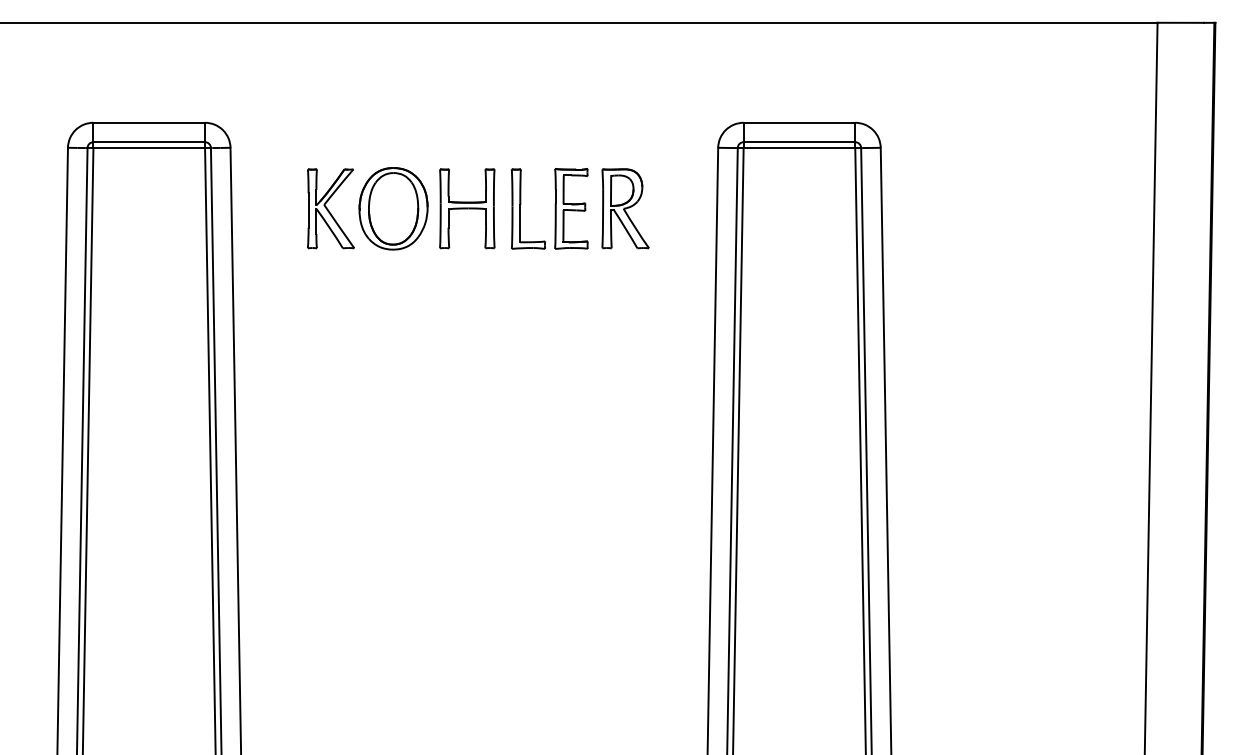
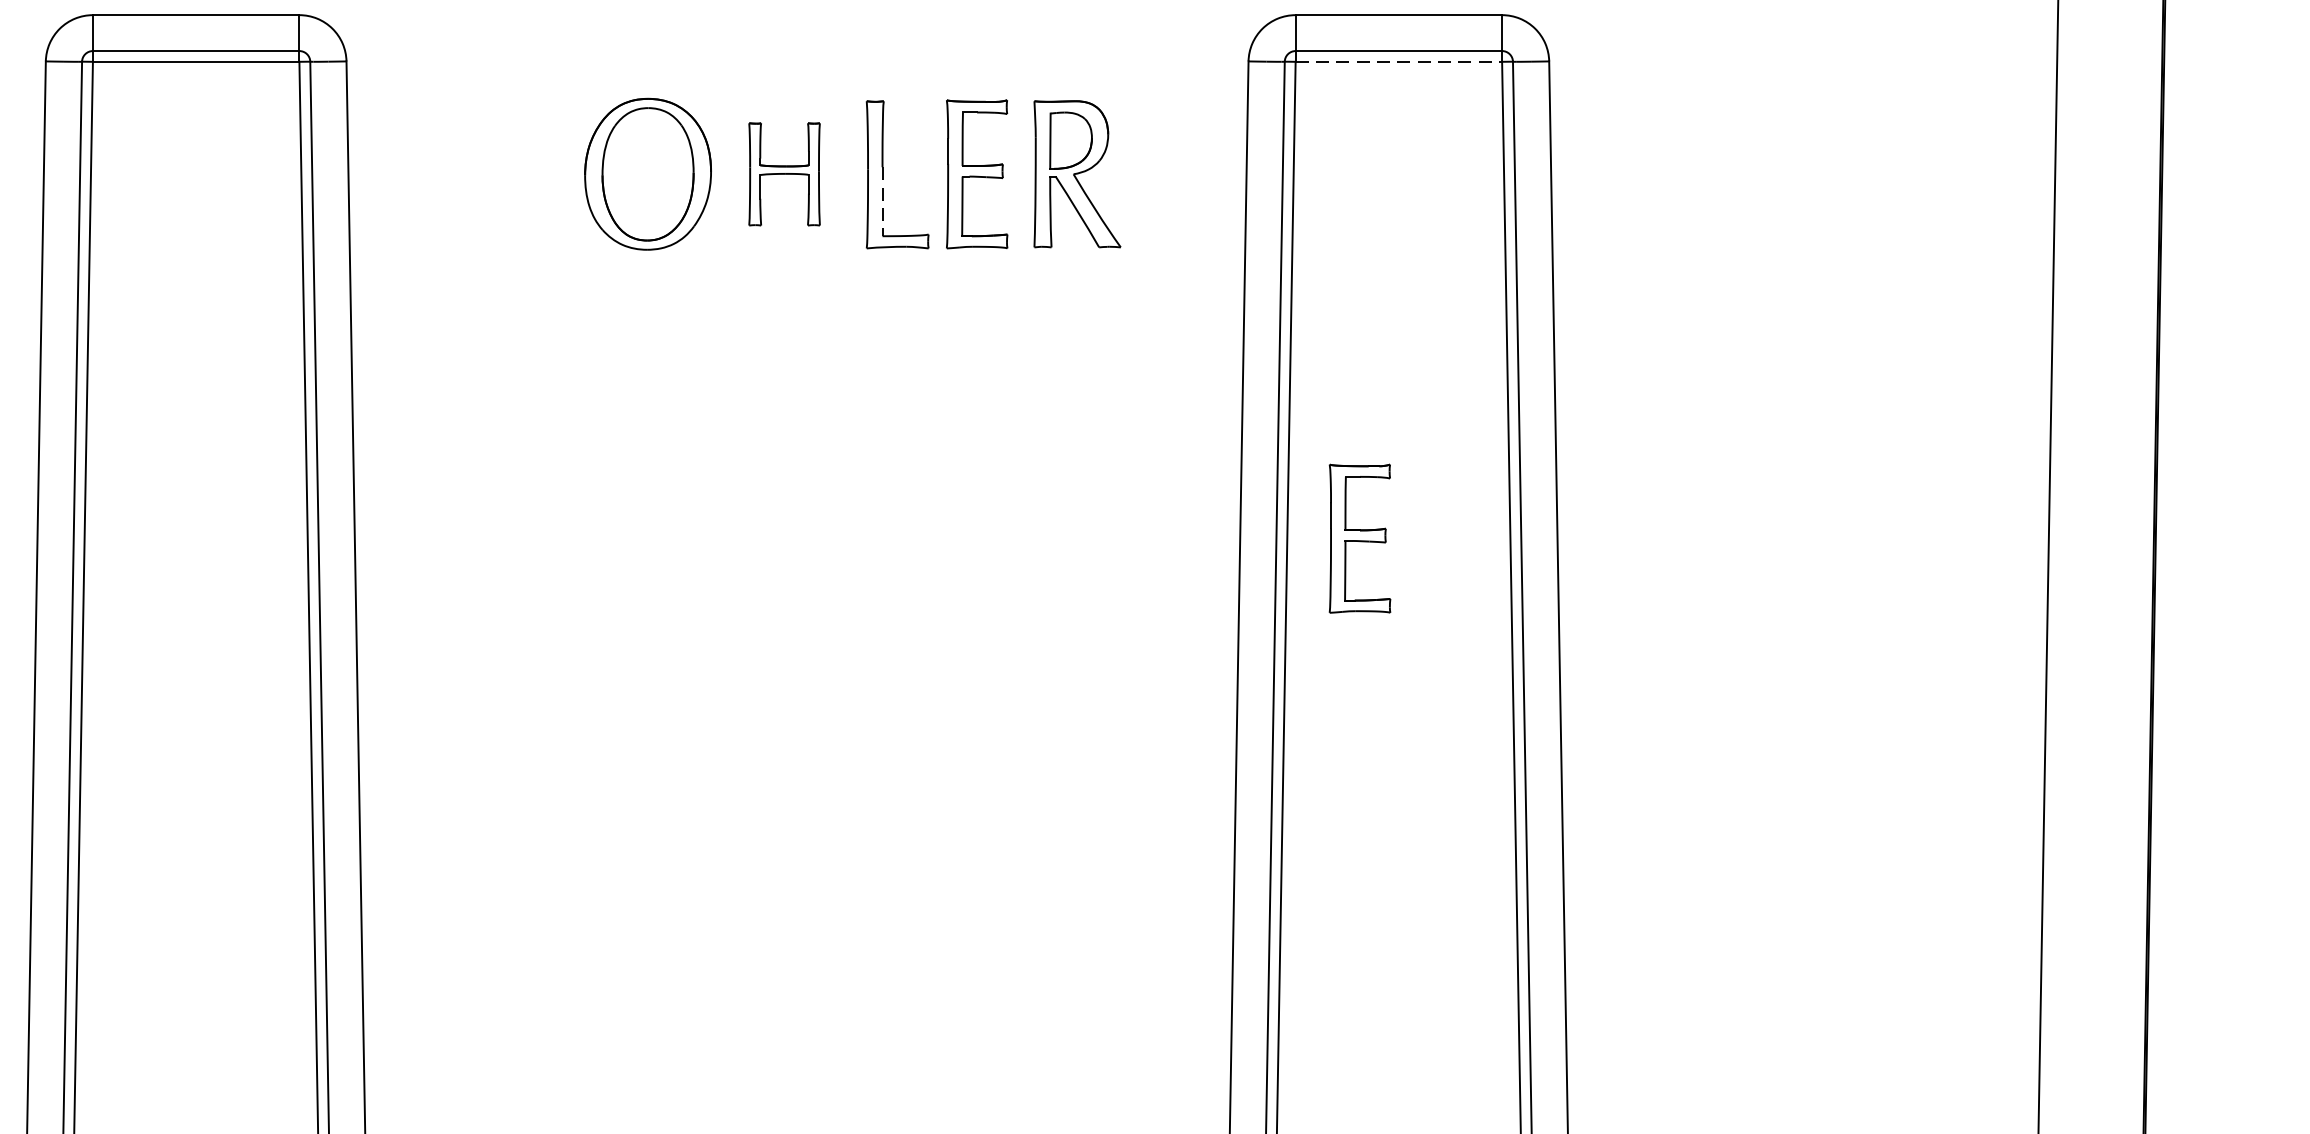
line: (799, 148) -> (1398, 62), solid -> dashed
part: (330, 208) -> (531, 173), removed
part: (467, 208) -> (784, 173), size x0.7
line: (520, 223) -> (882, 201), solid -> dashed
part: (778, 405) -> (1360, 538), added

